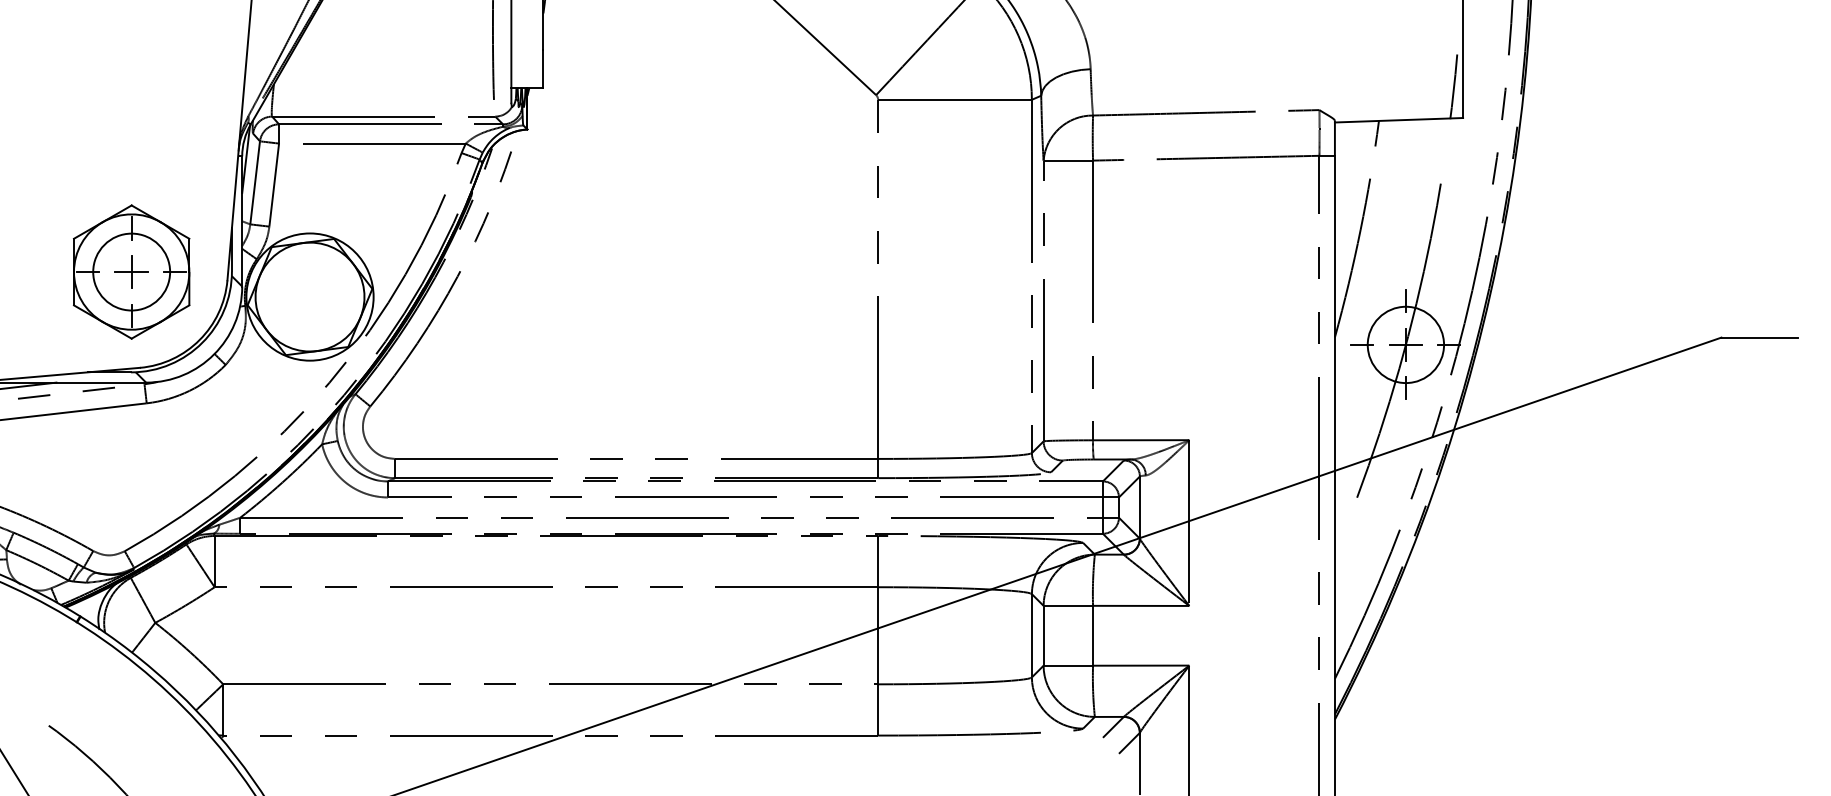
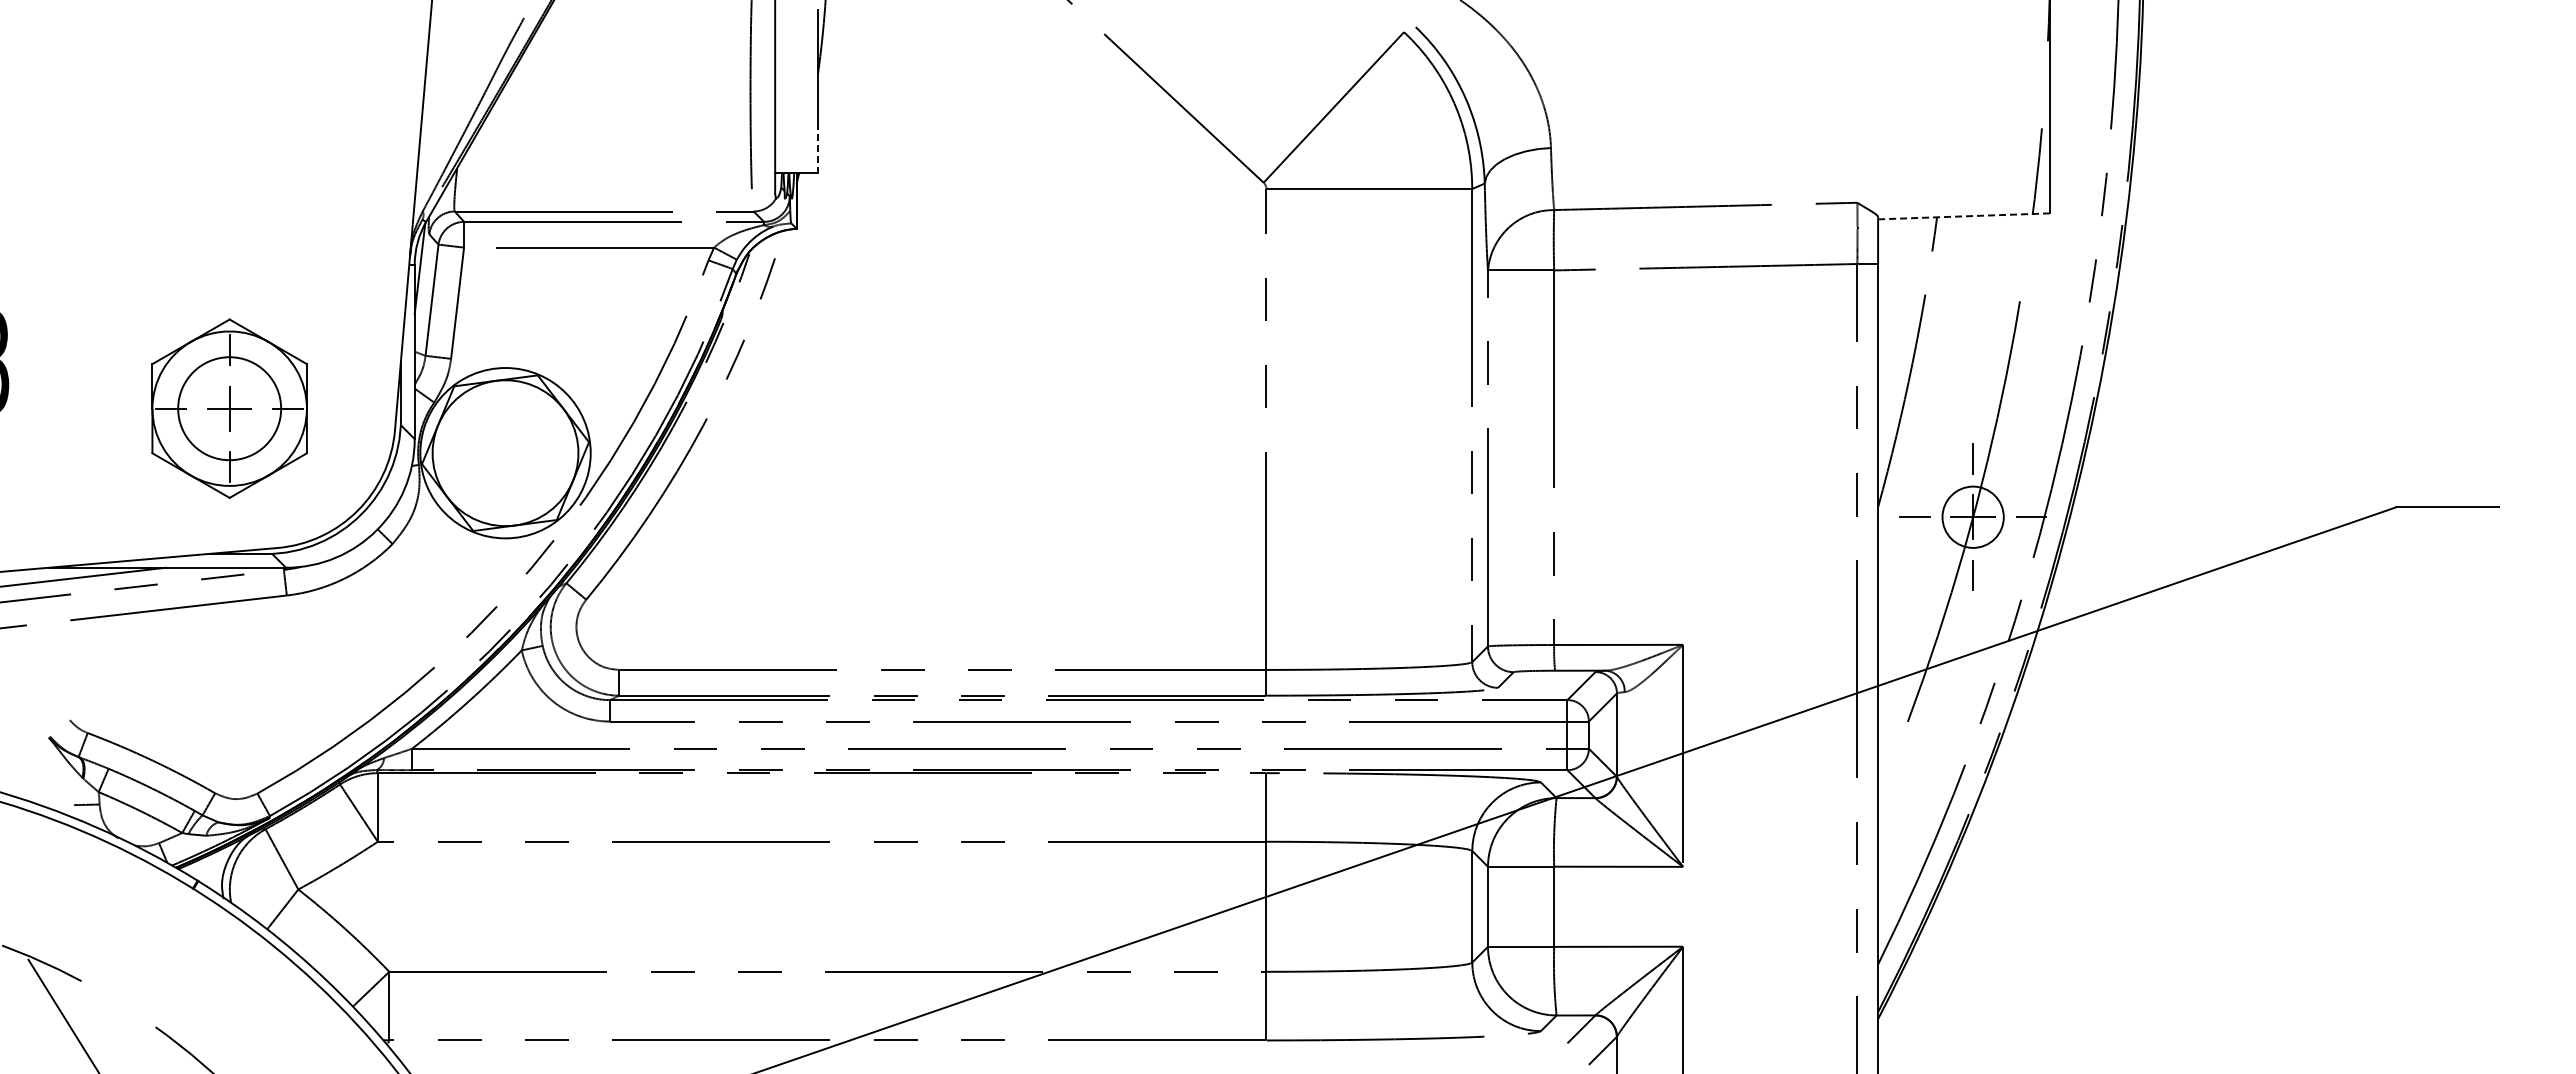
line: (543, 69) -> (818, 148), solid -> dashed
line: (1398, 120) -> (1963, 216), solid -> dashed
part: (131, 271) -> (229, 408), moved
circle: (1406, 345) -> (1973, 517), size x0.6

